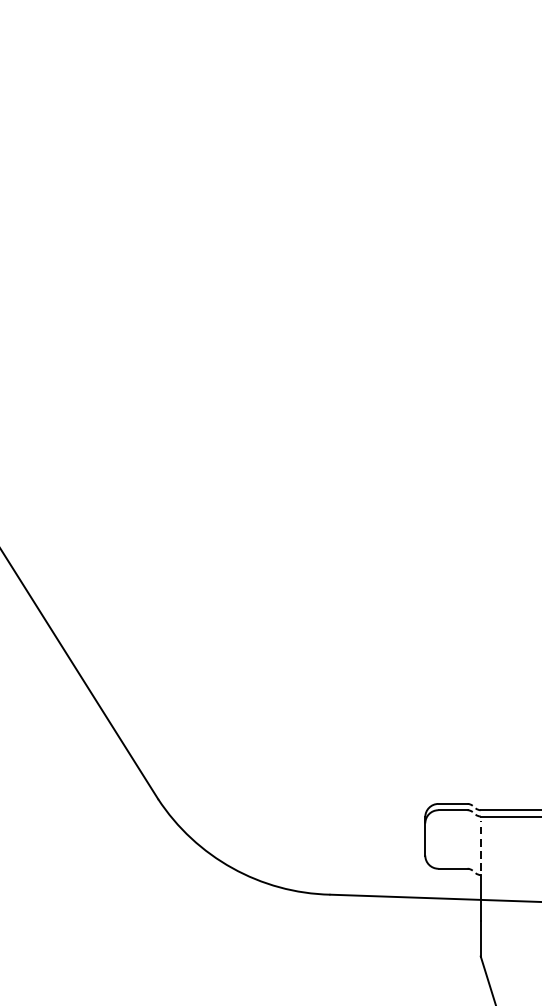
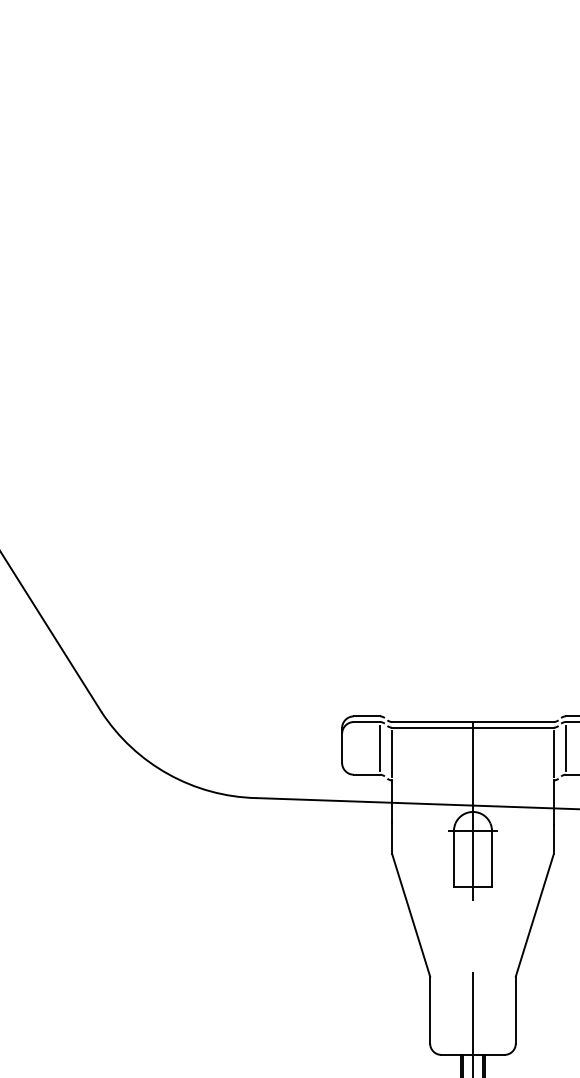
line: (467, 839) -> (380, 748), added
line: (481, 846) -> (392, 754), dashed -> solid

